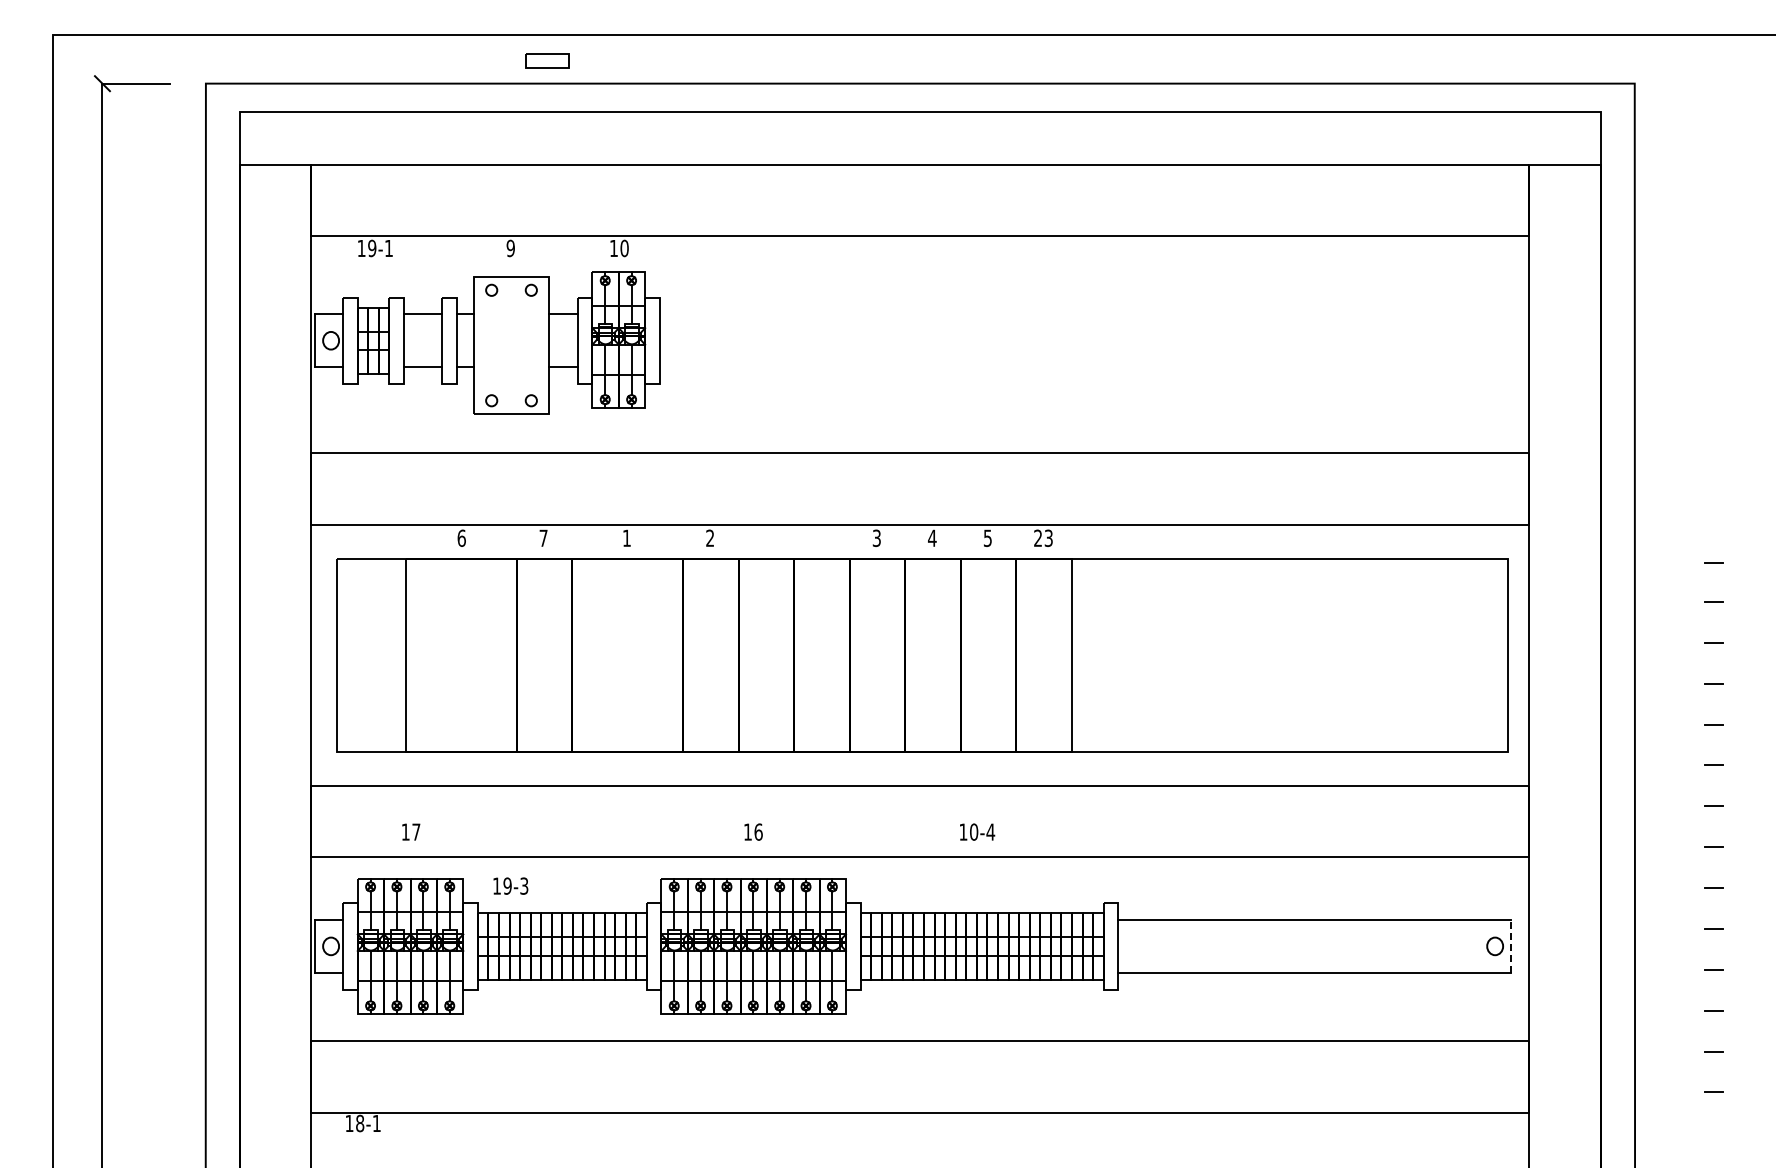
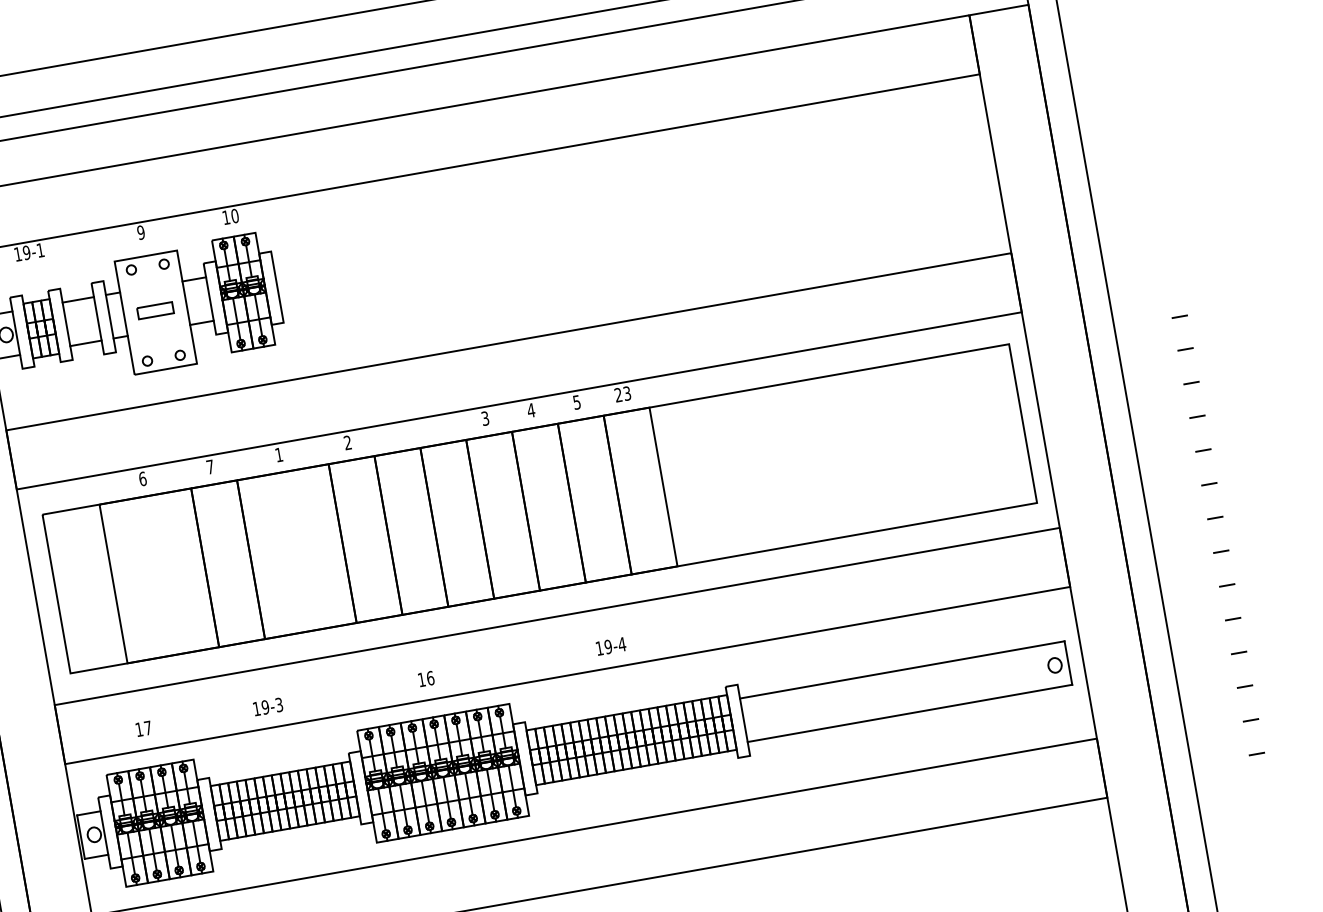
part: (547, 60) -> (155, 310), moved
text: (973, 831) -> (607, 646), 10-4 -> 19-4
text: (510, 885) -> (267, 706), moved
line: (1511, 945) -> (1068, 662), dashed -> solid

